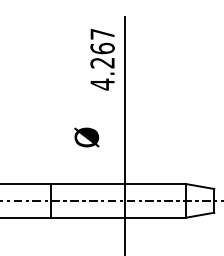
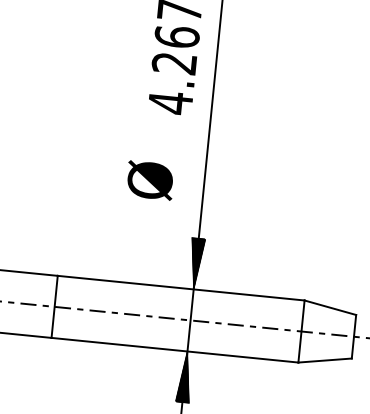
text: (86, 137) -> (149, 180), moved
hatch: (124, 169) -> (195, 262), added
hatch: (124, 231) -> (183, 376), added

